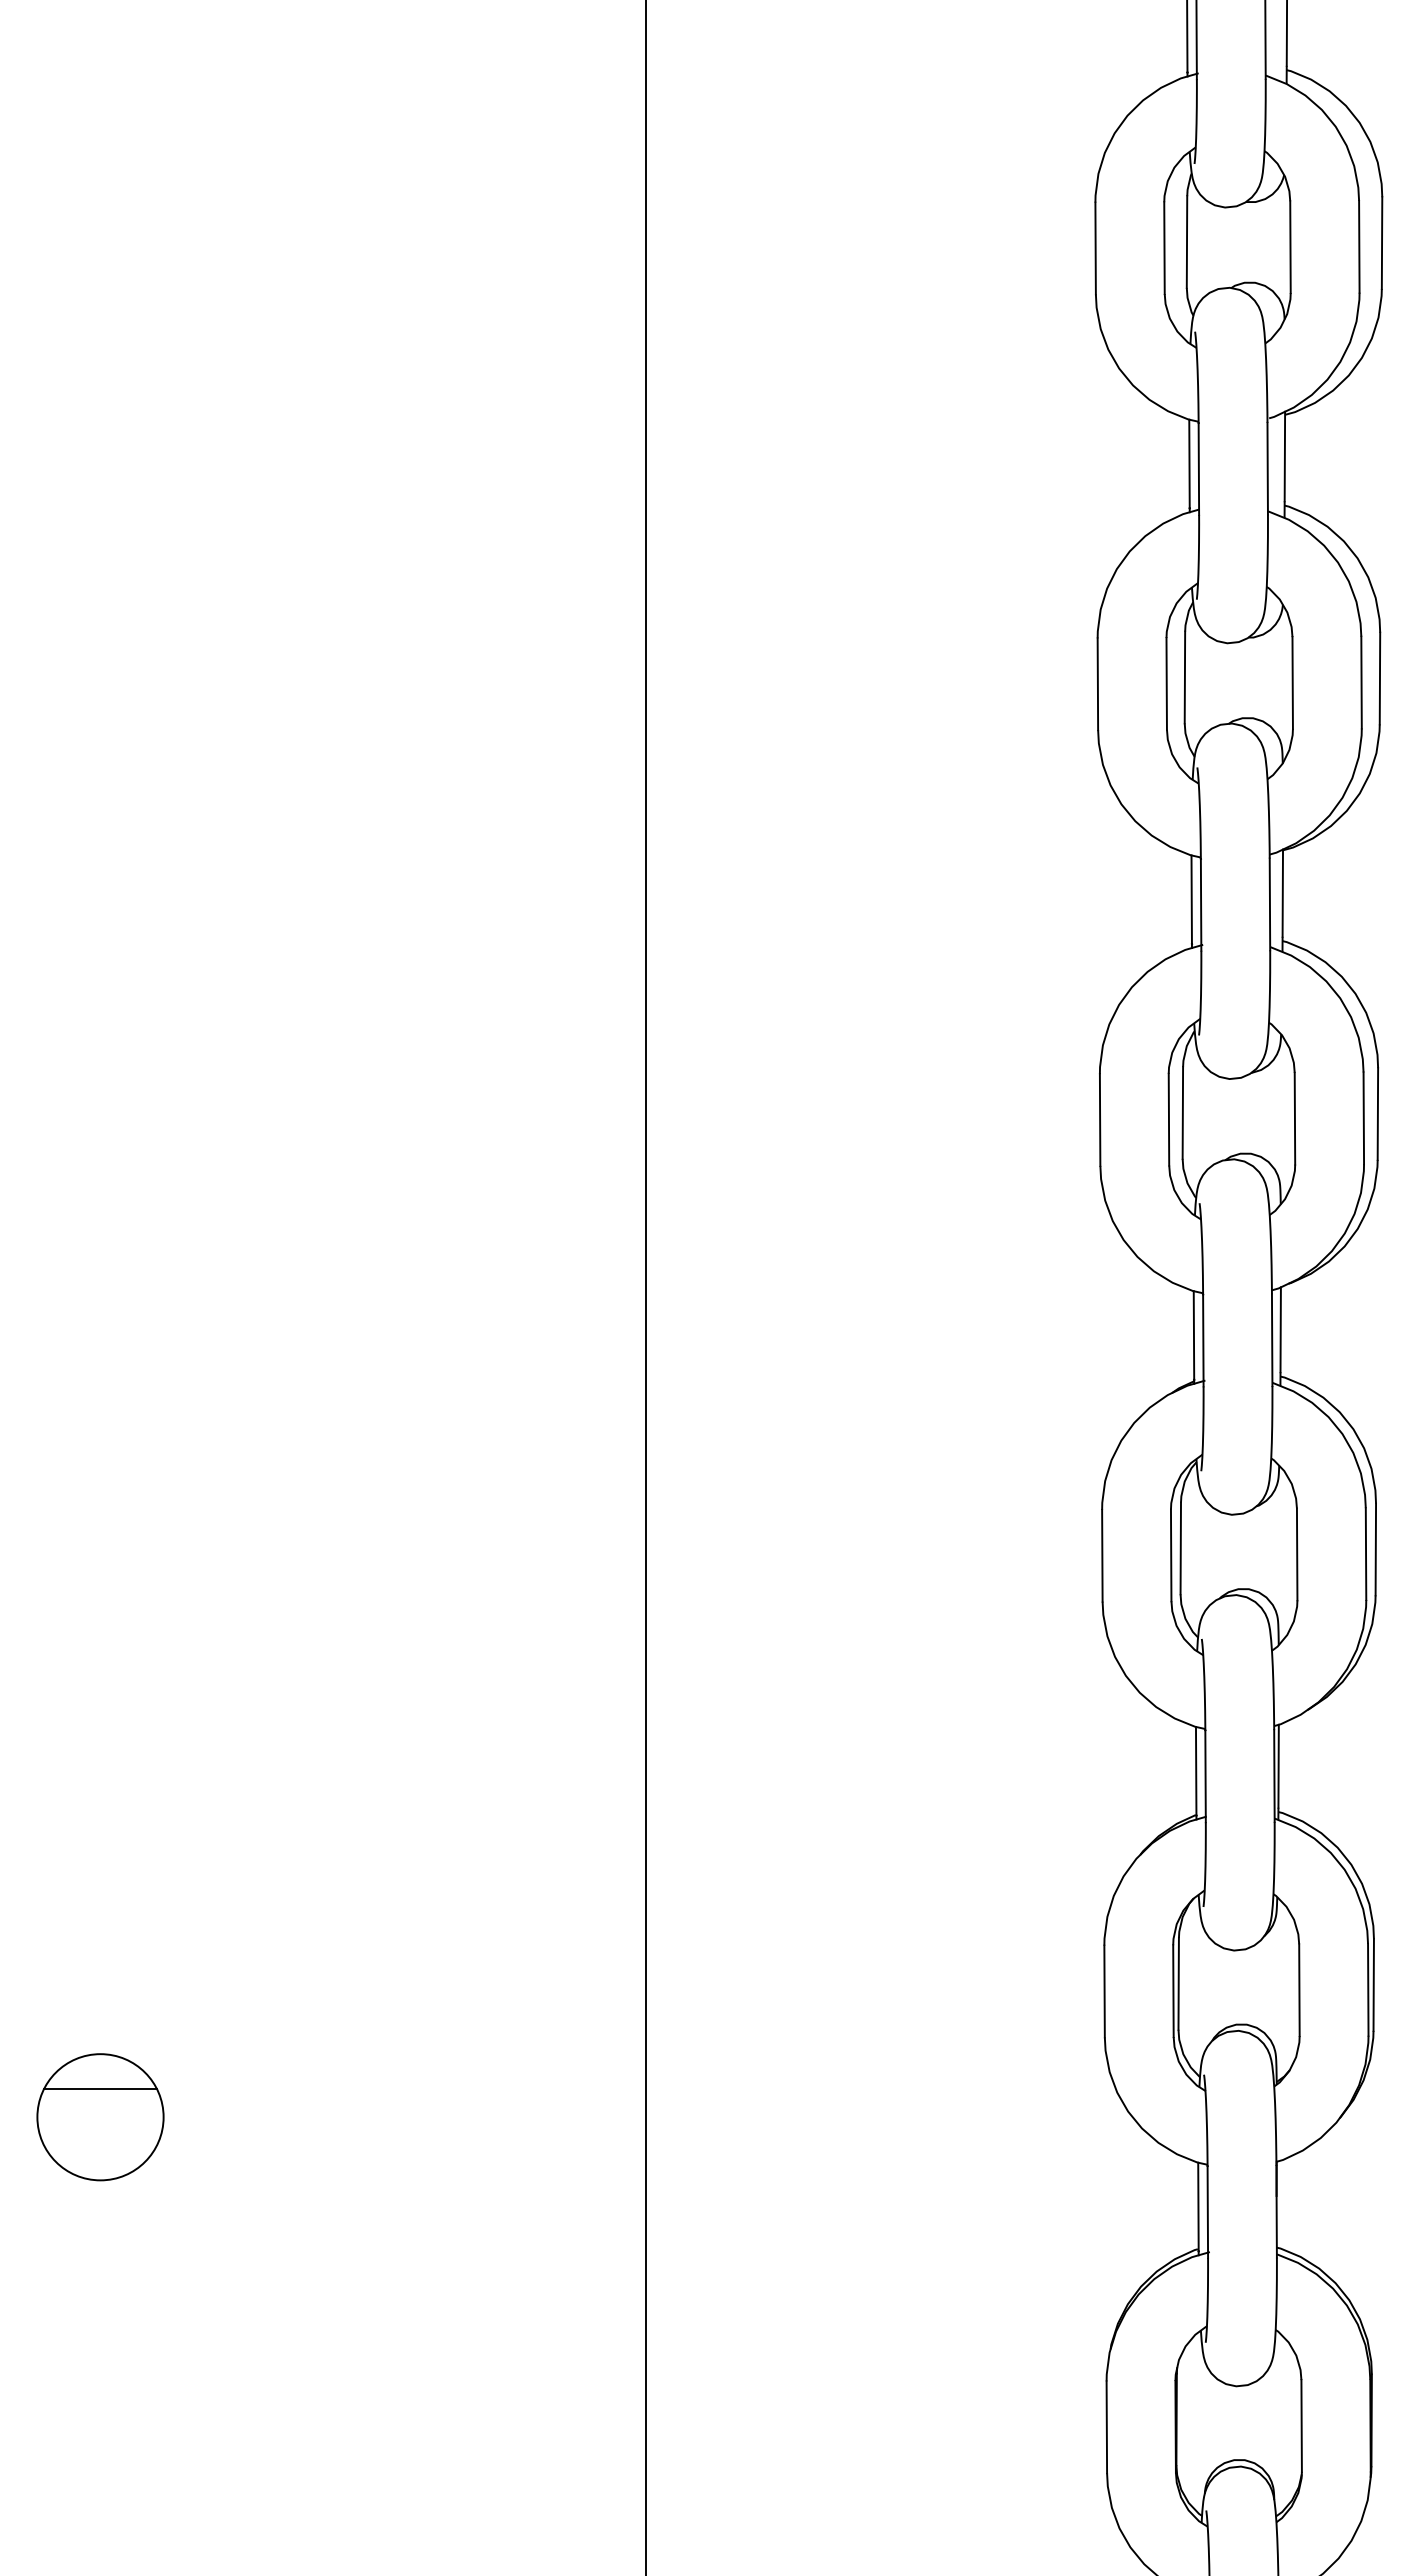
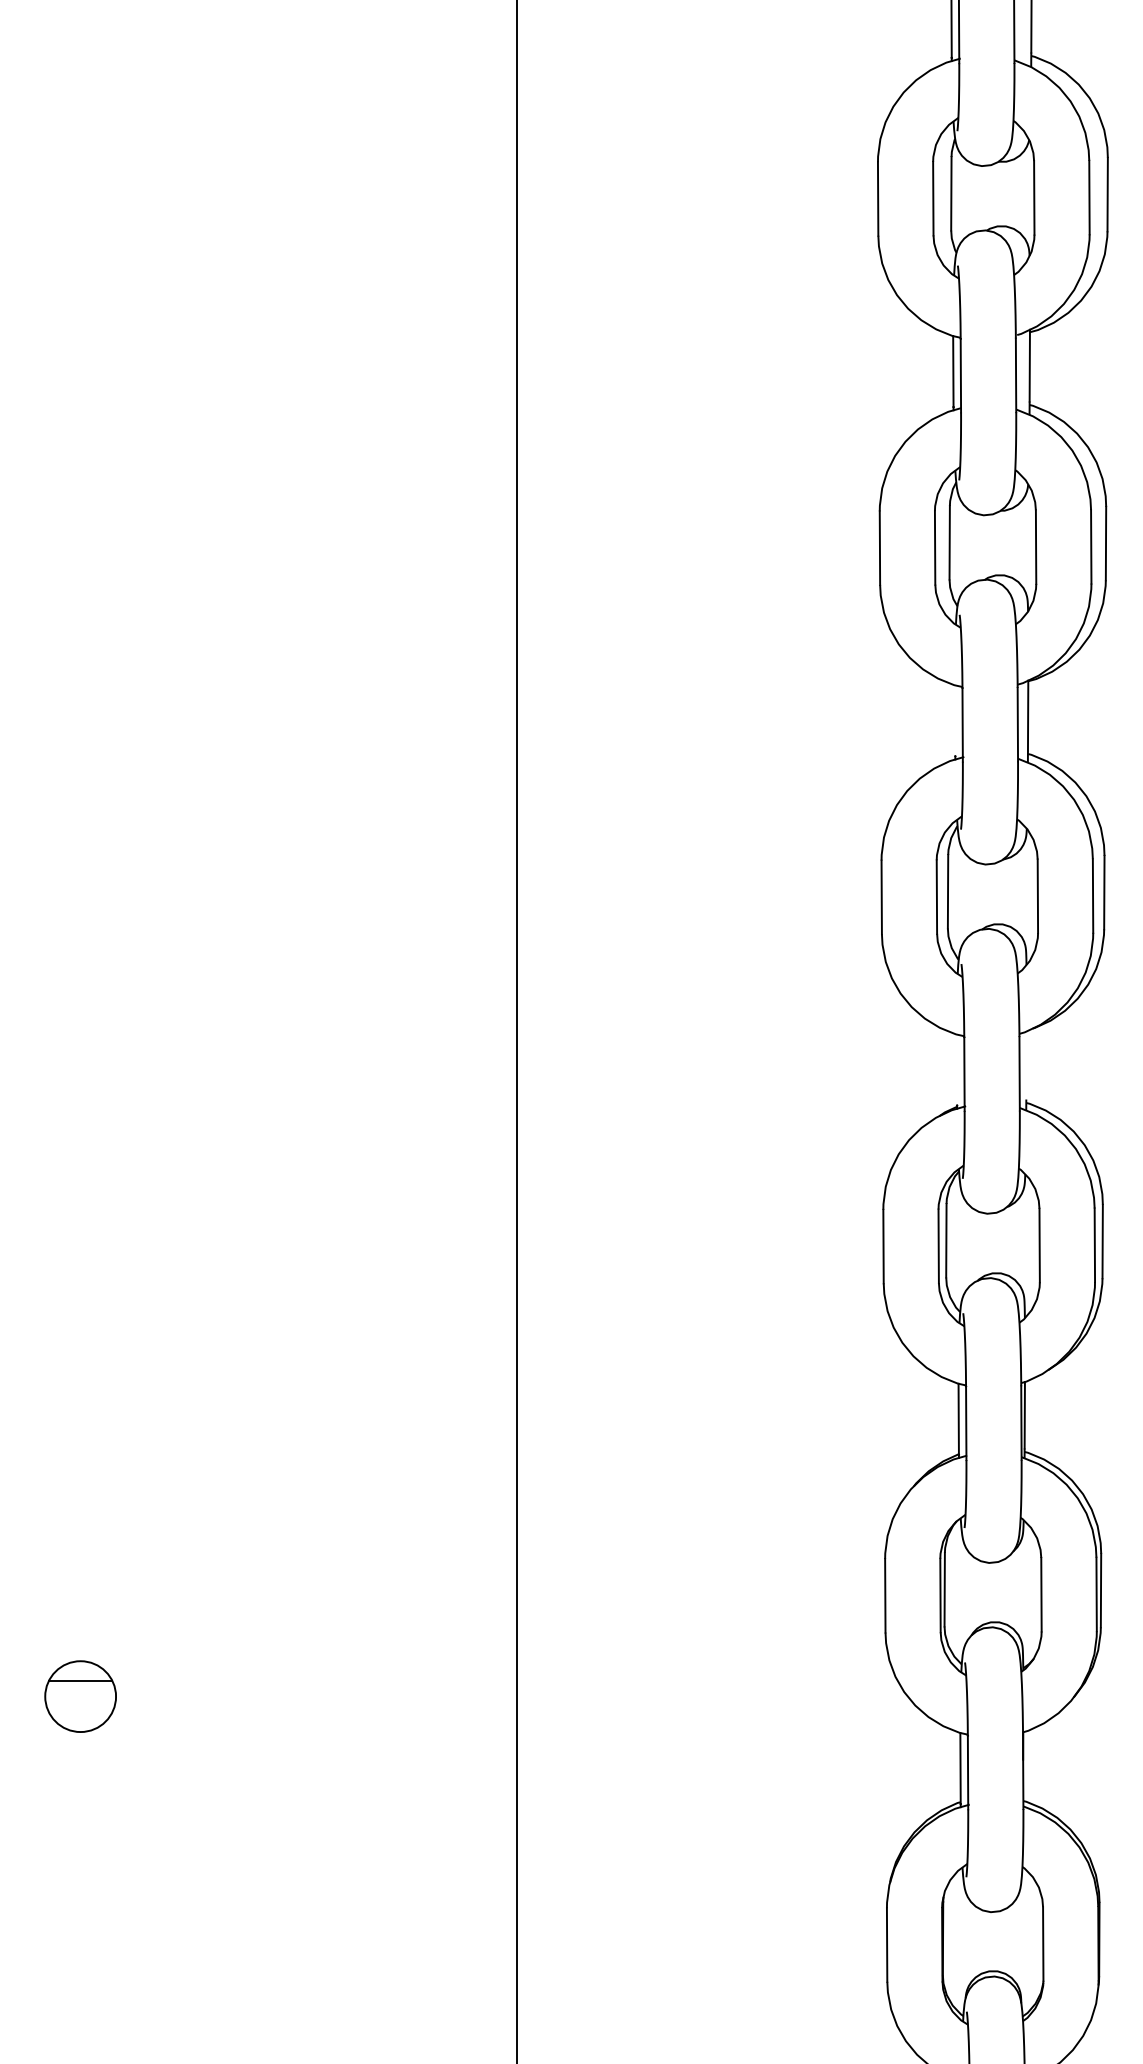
line: (1191, 899) -> (954, 720), removed
line: (1280, 1329) -> (1026, 1065), removed
line: (1193, 1335) -> (956, 1070), removed
part: (100, 2117) -> (80, 1696), size x0.7

